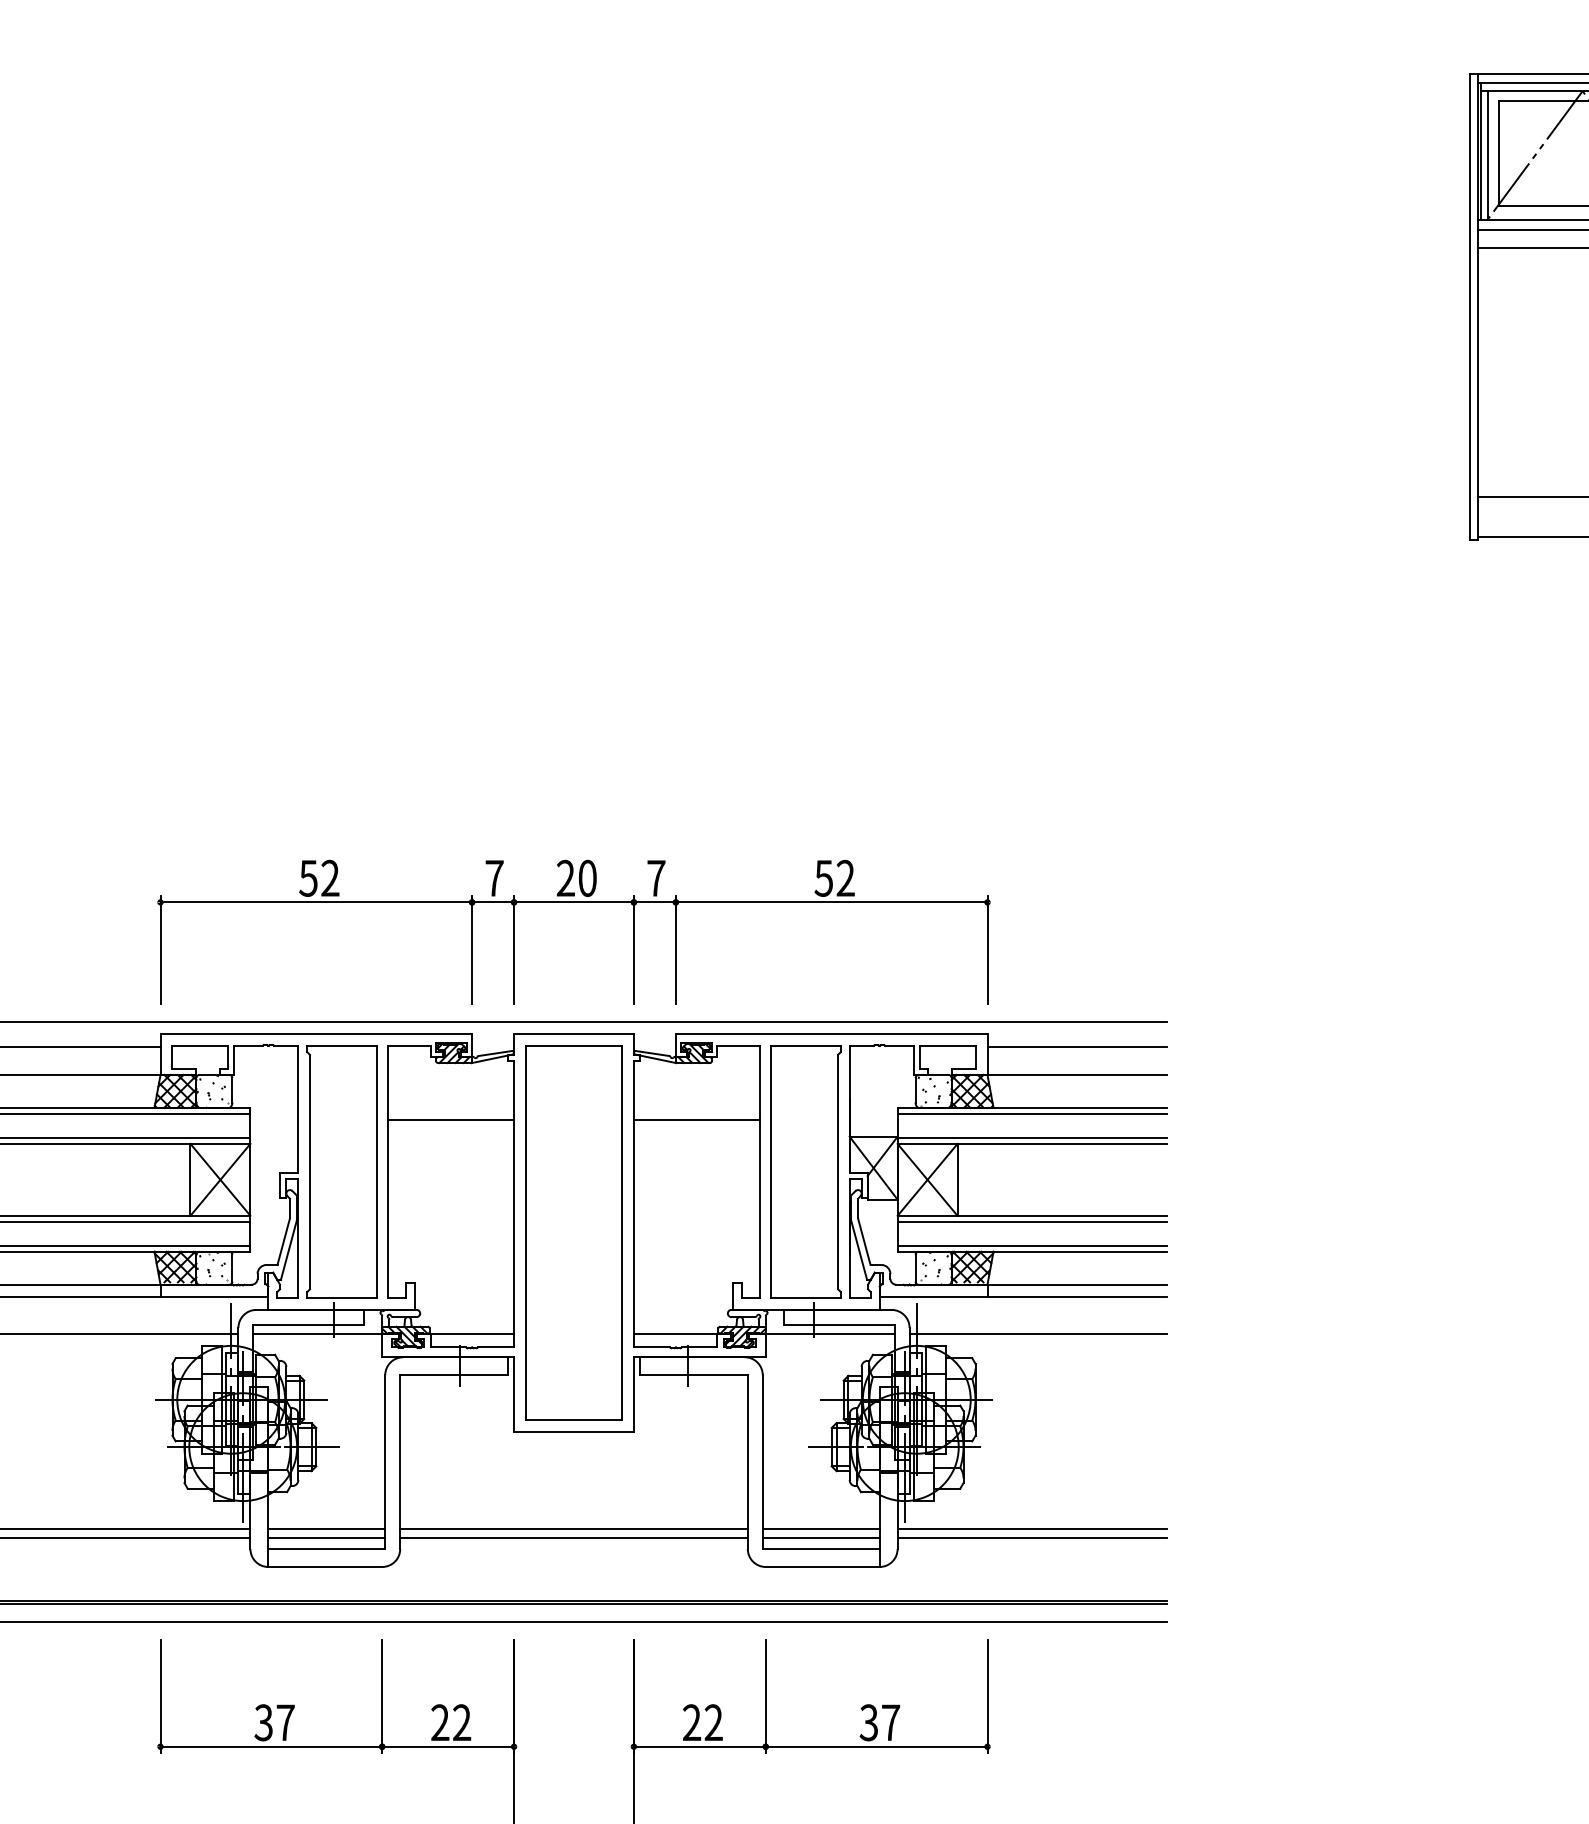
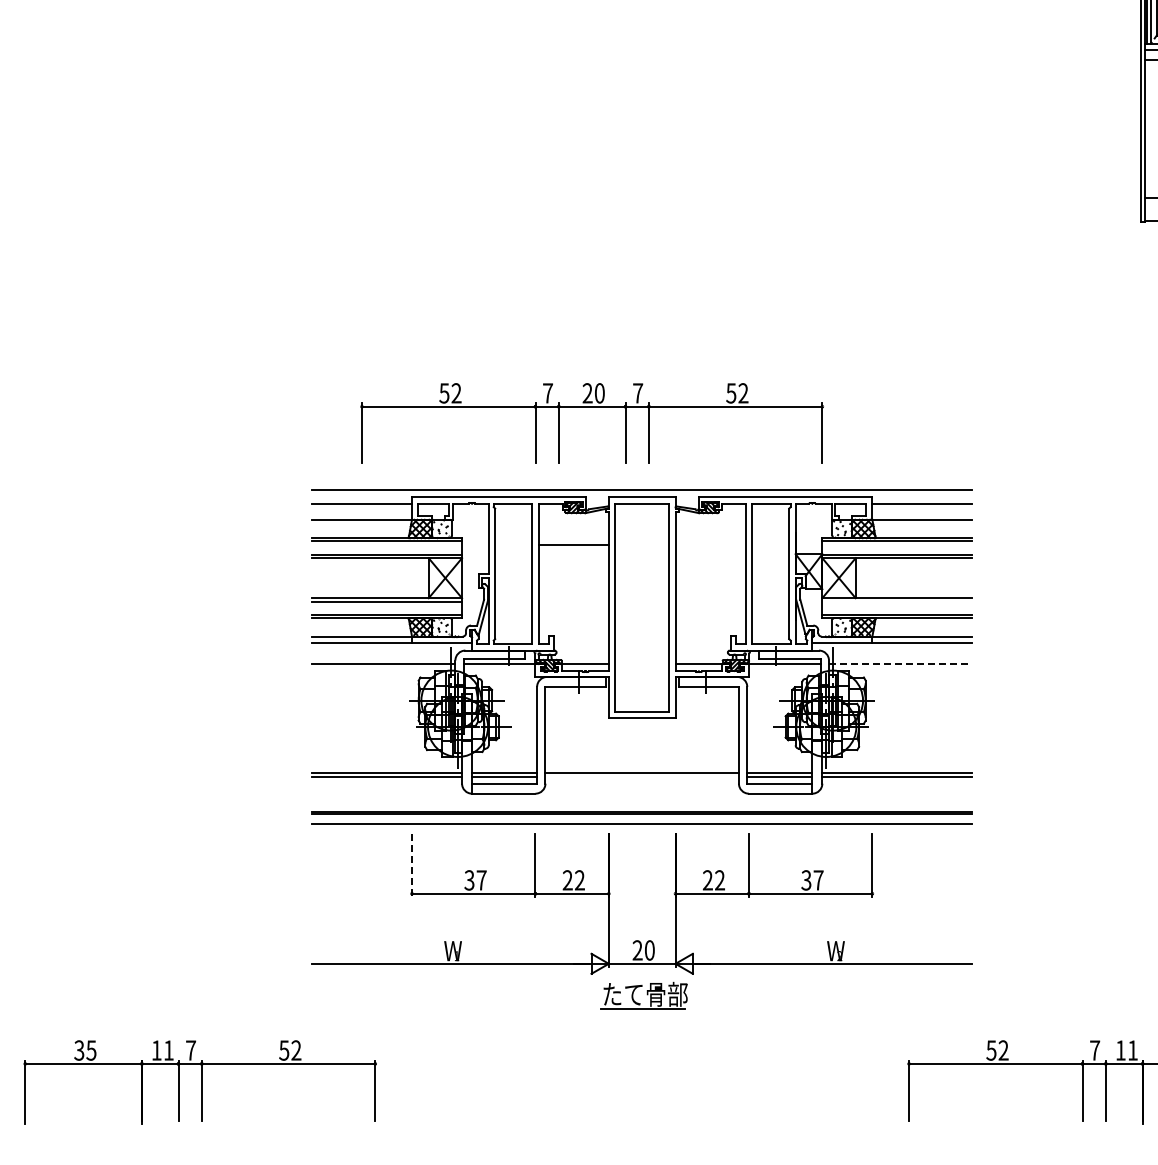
part: (572, 903) -> (591, 407), moved
line: (696, 1119) -> (710, 544), removed
line: (1032, 1221) -> (897, 601), removed
line: (1038, 1333) -> (900, 663), solid -> dashed
line: (572, 1537) -> (641, 777), removed
line: (161, 1695) -> (412, 865), solid -> dashed

